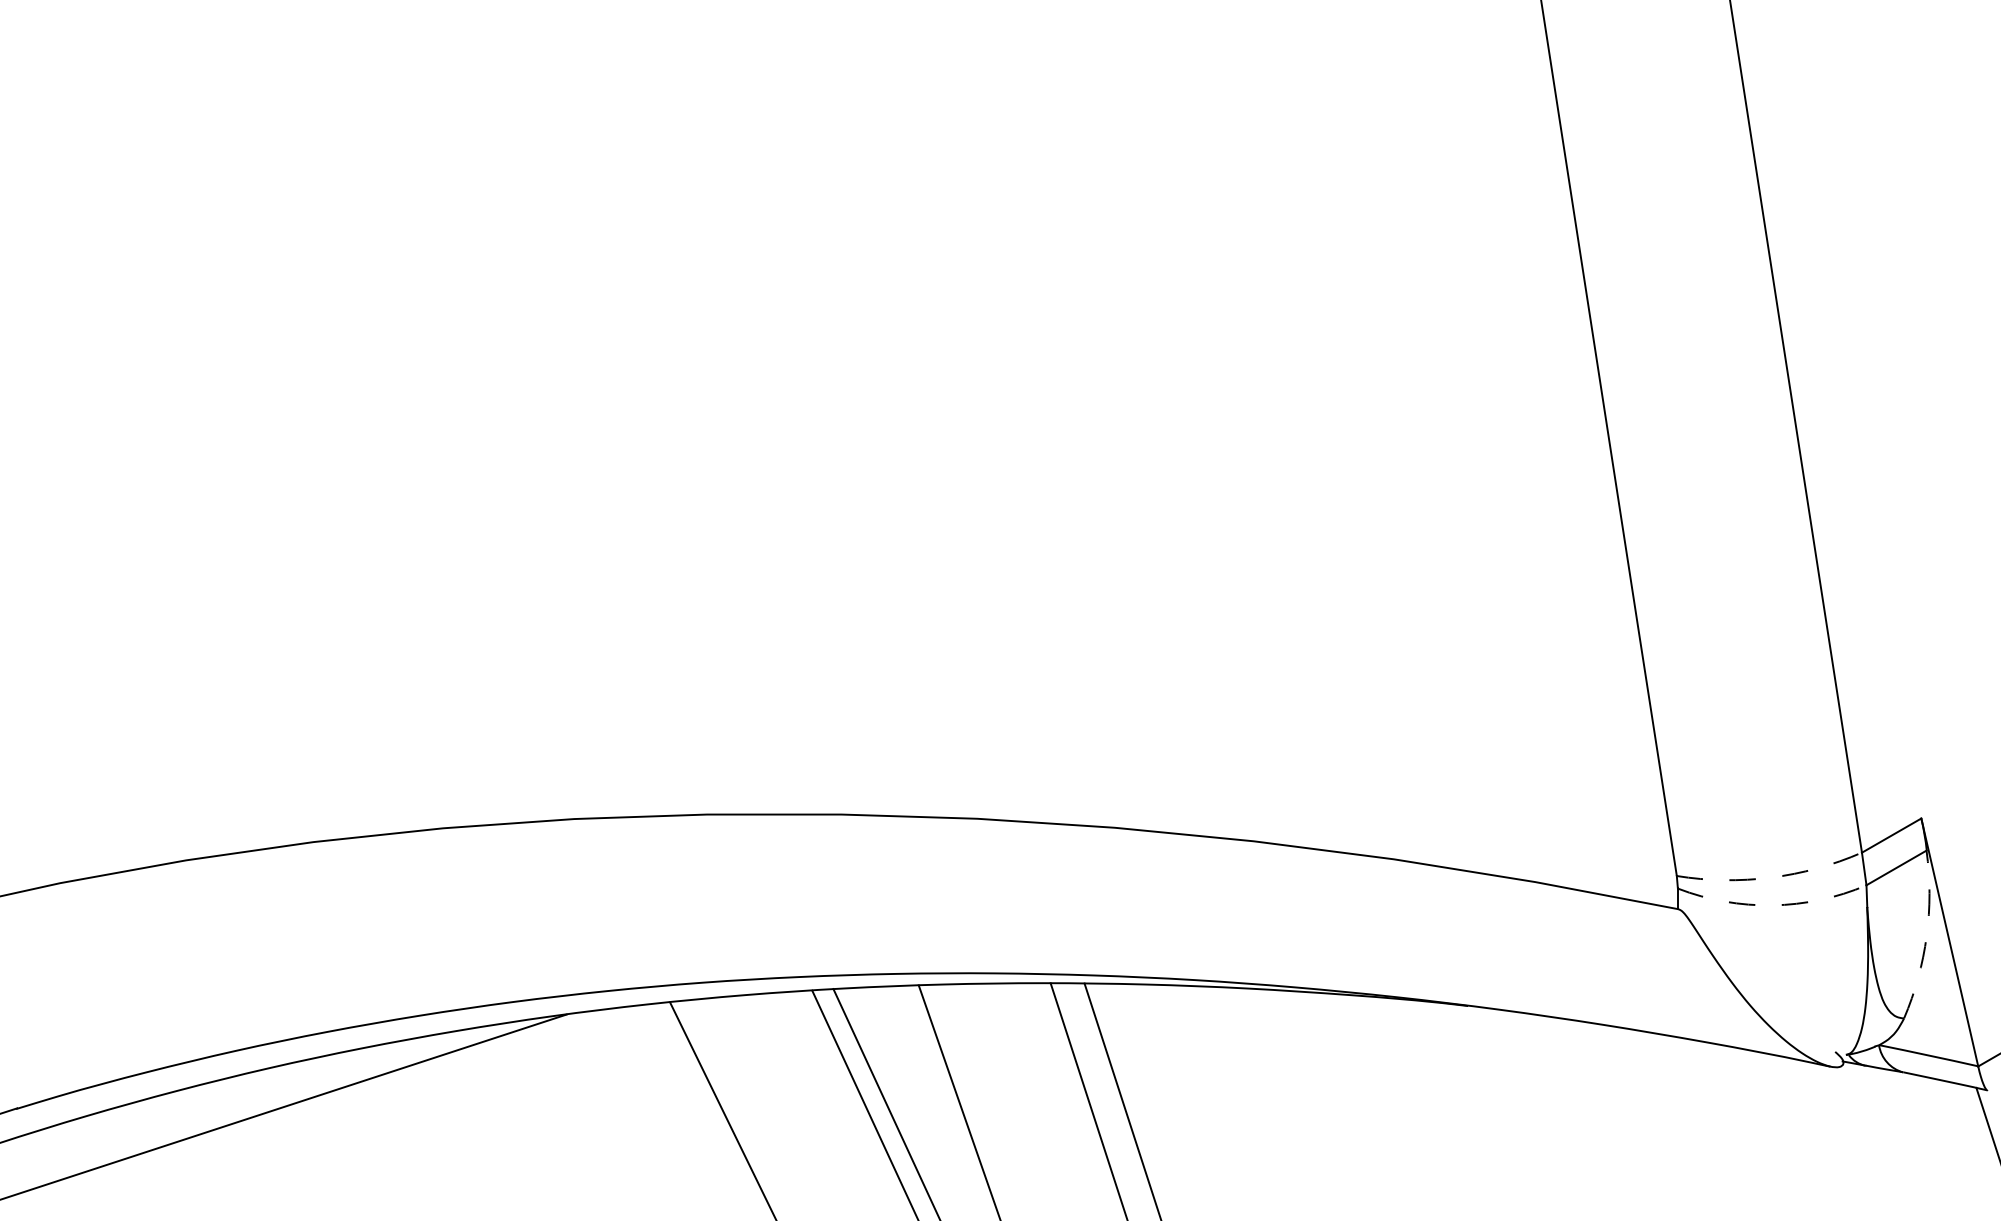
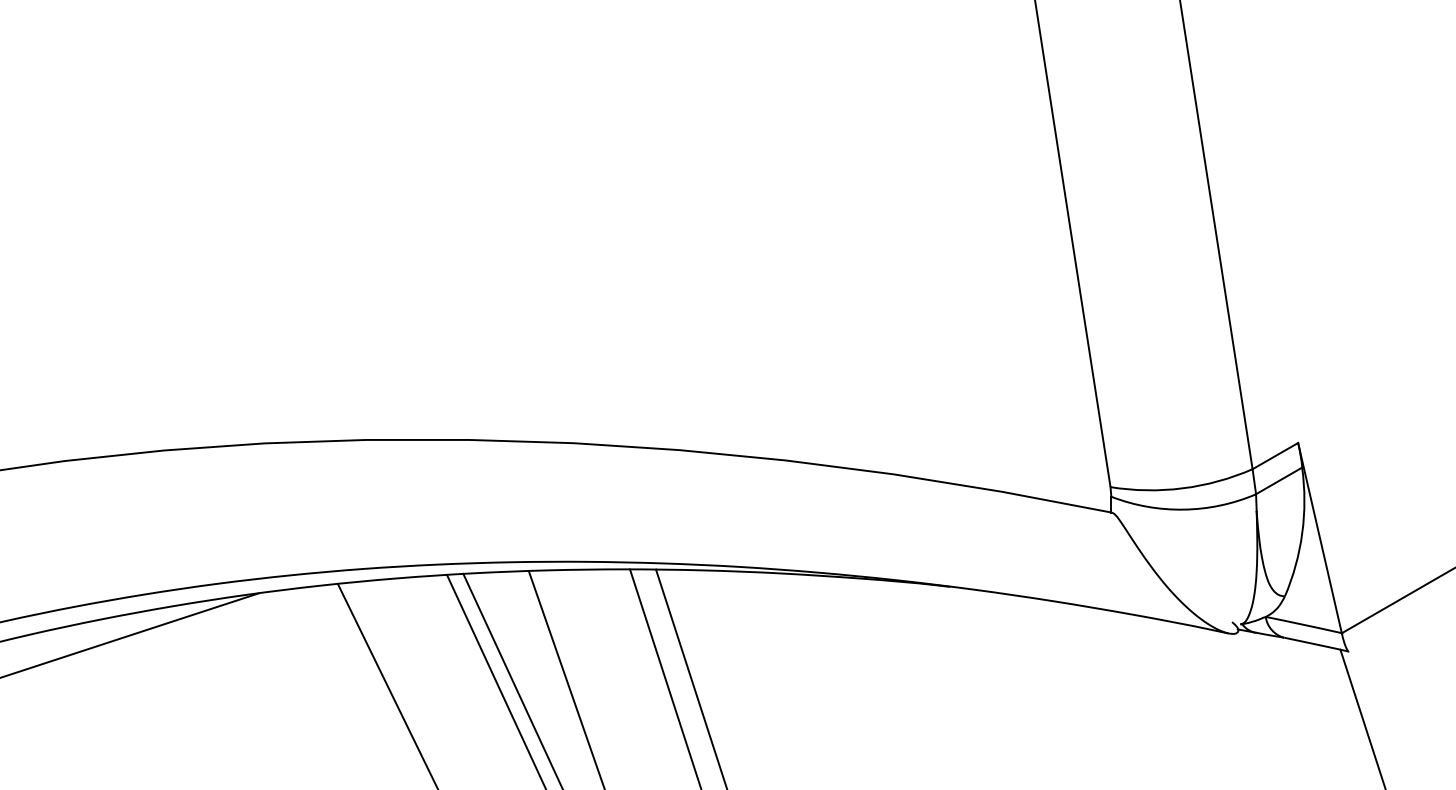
arc: (1771, 877) -> (1183, 488), dashed -> solid
arc: (1772, 905) -> (1183, 509), dashed -> solid
arc: (1926, 936) -> (1302, 533), dashed -> solid

